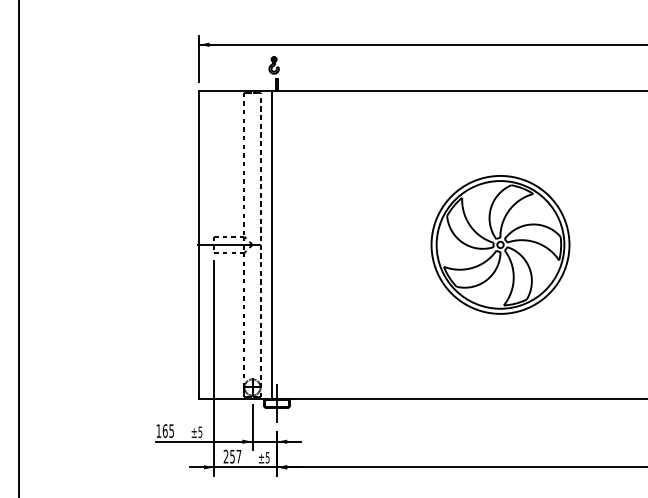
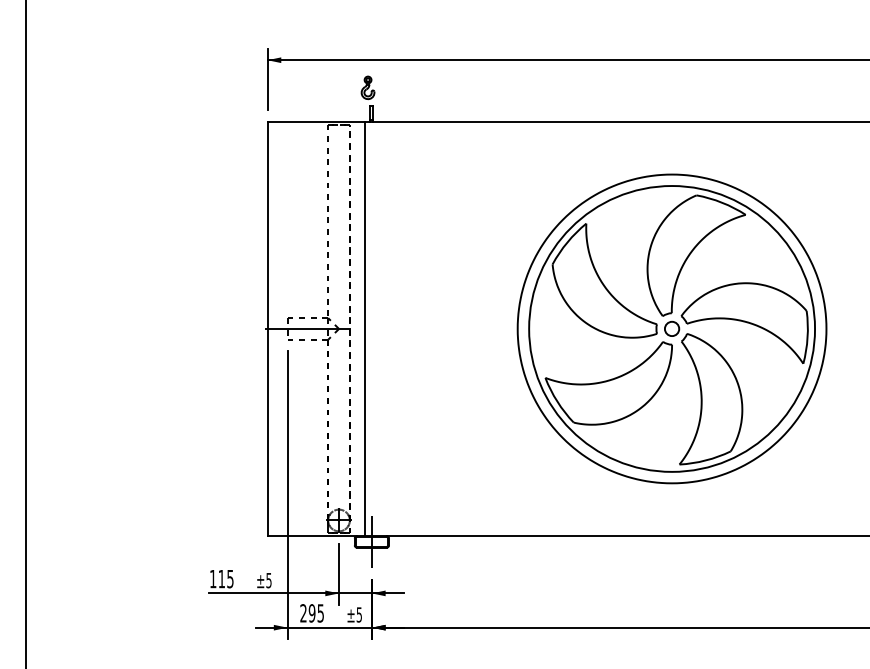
part: (500, 244) -> (672, 328), size x1.67
text: (164, 430) -> (220, 578), 165 -> 115
text: (235, 456) -> (316, 613), 257 -> 295

